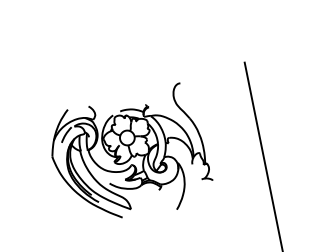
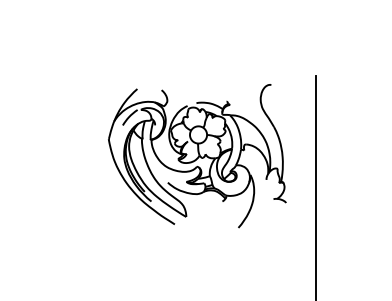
part: (130, 156) -> (197, 156), moved

